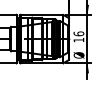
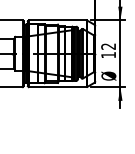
text: (78, 33) -> (108, 46), 16 -> 12

